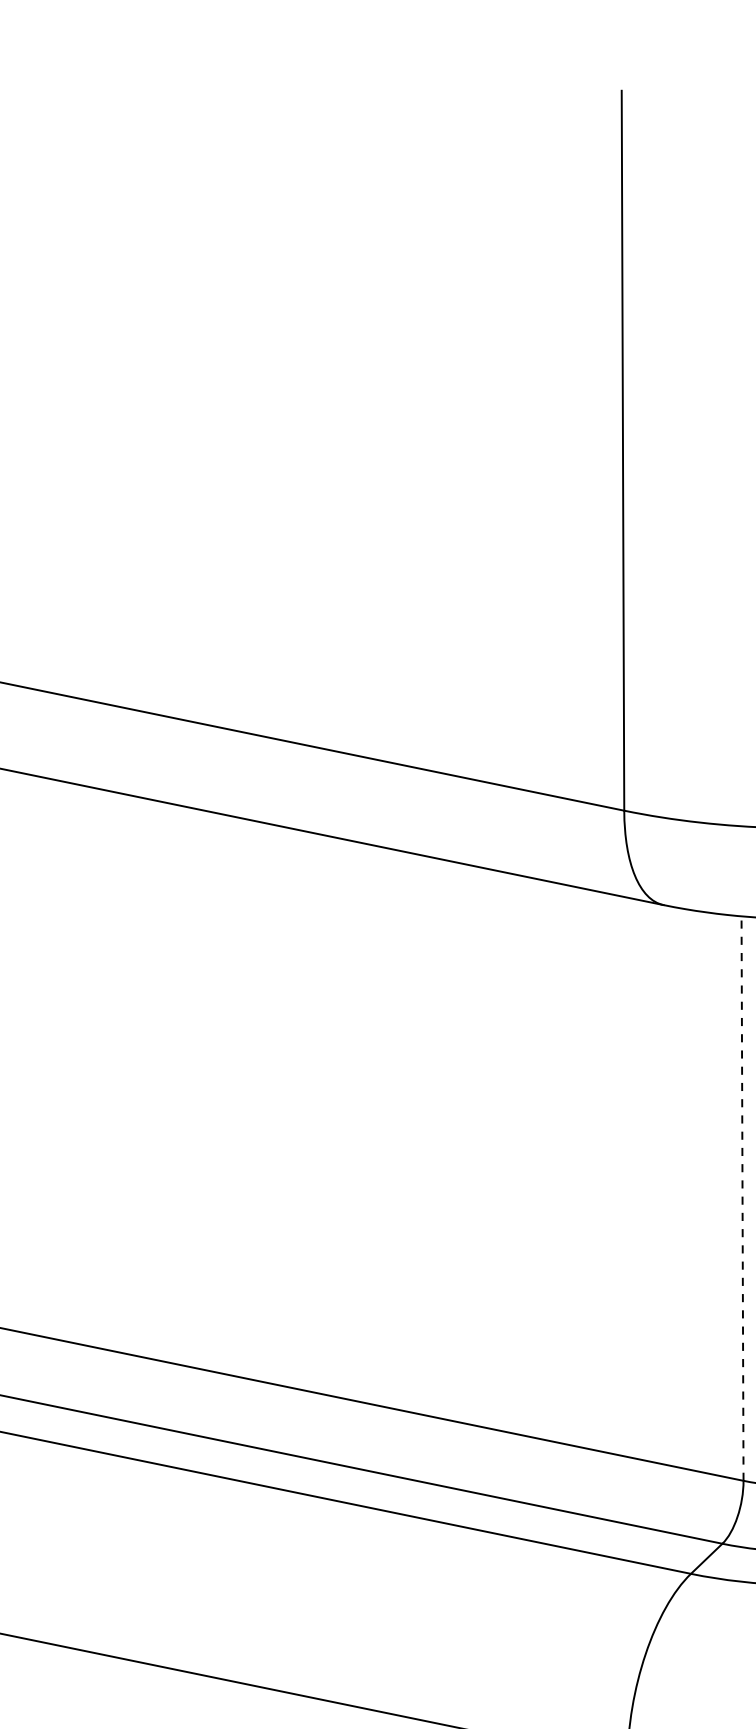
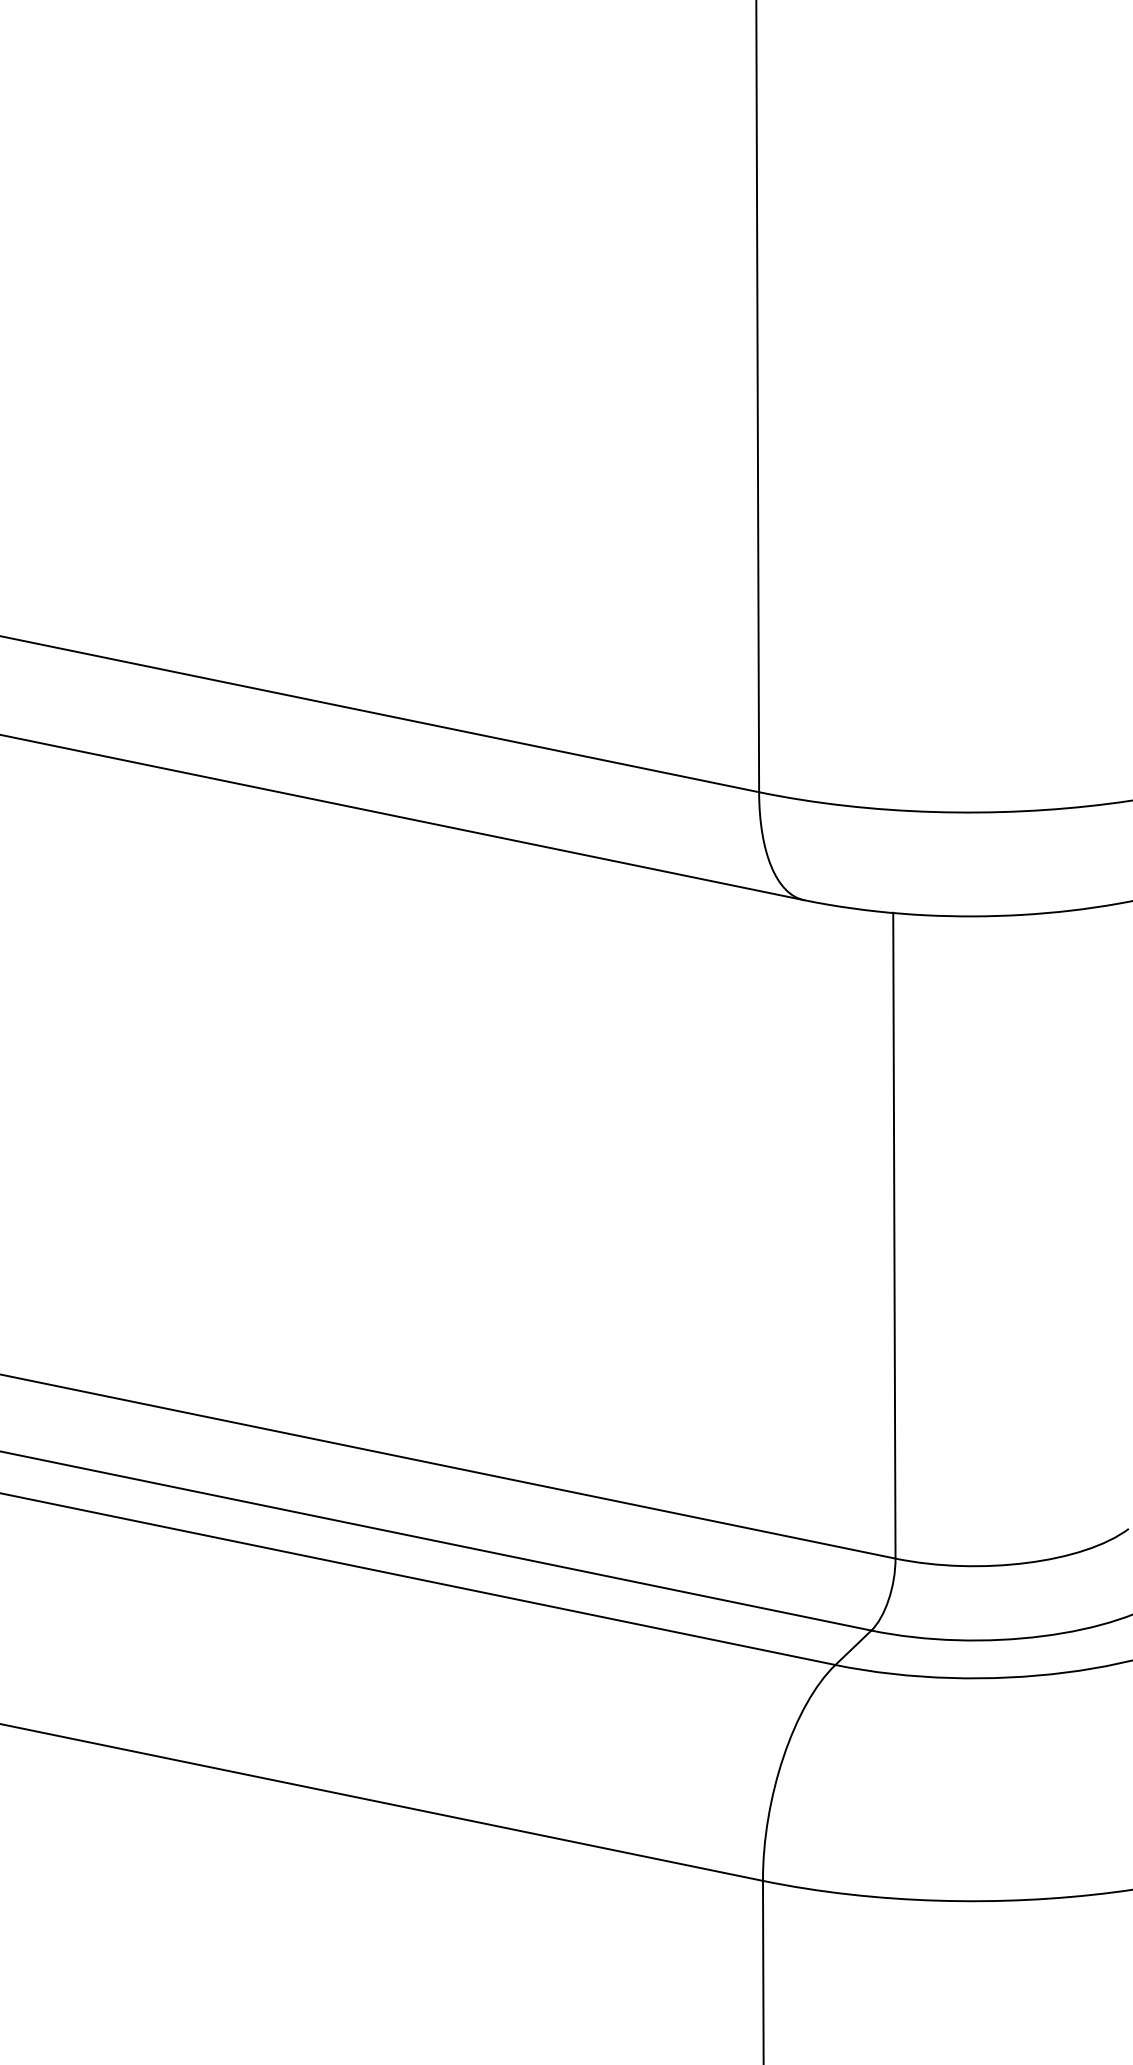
line: (742, 1198) -> (894, 1235), dashed -> solid

